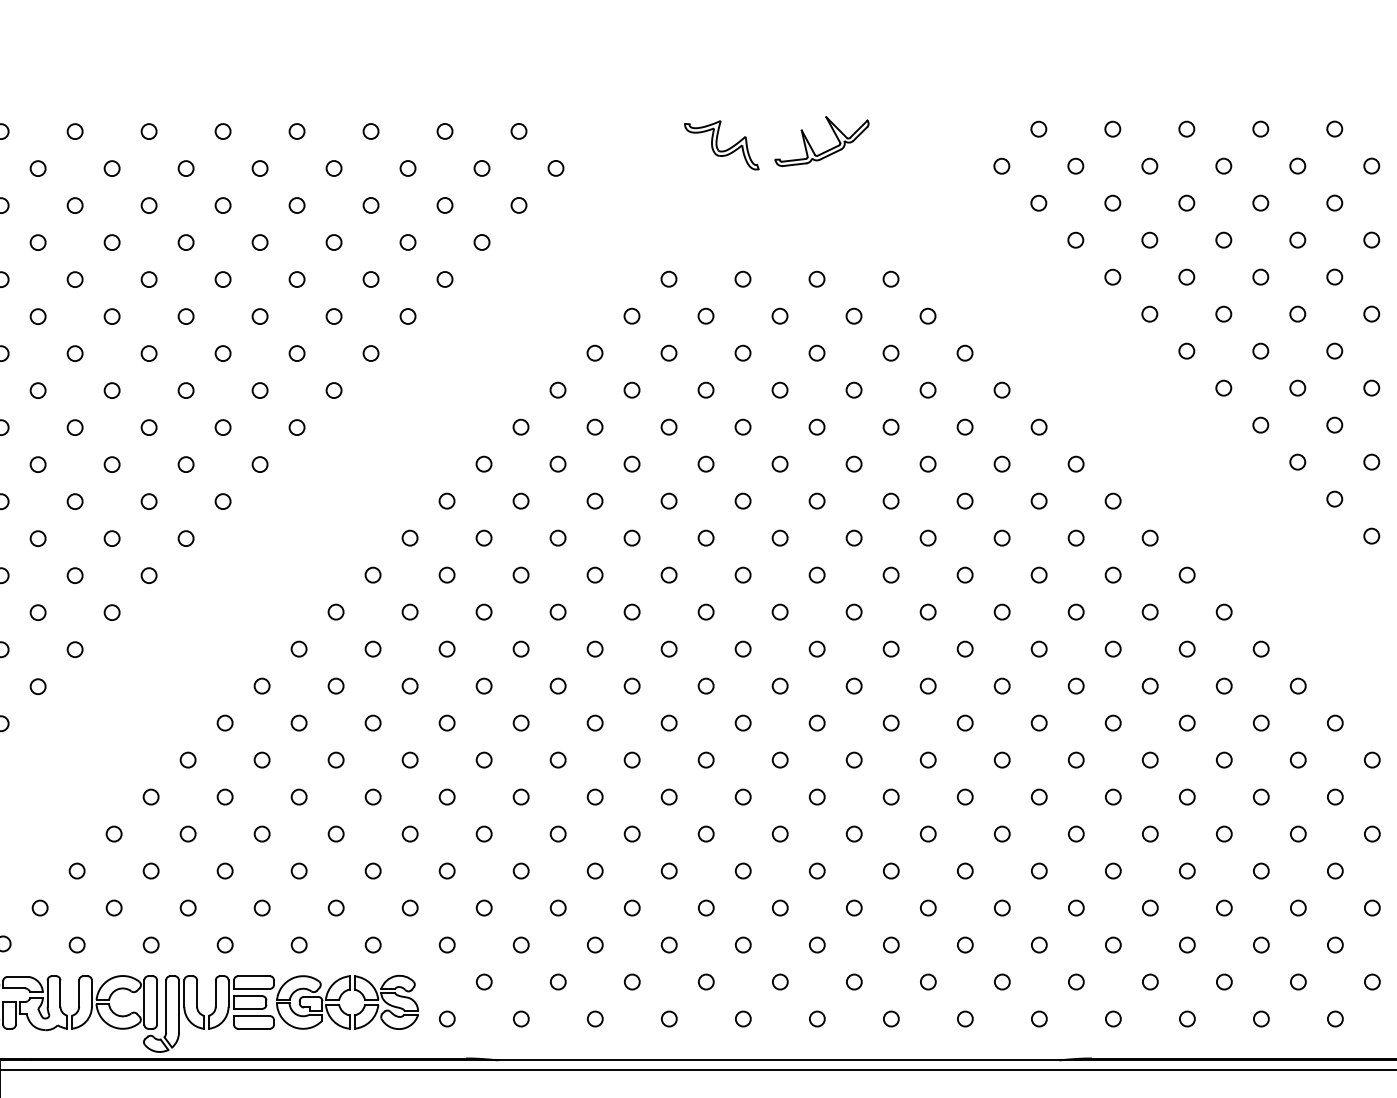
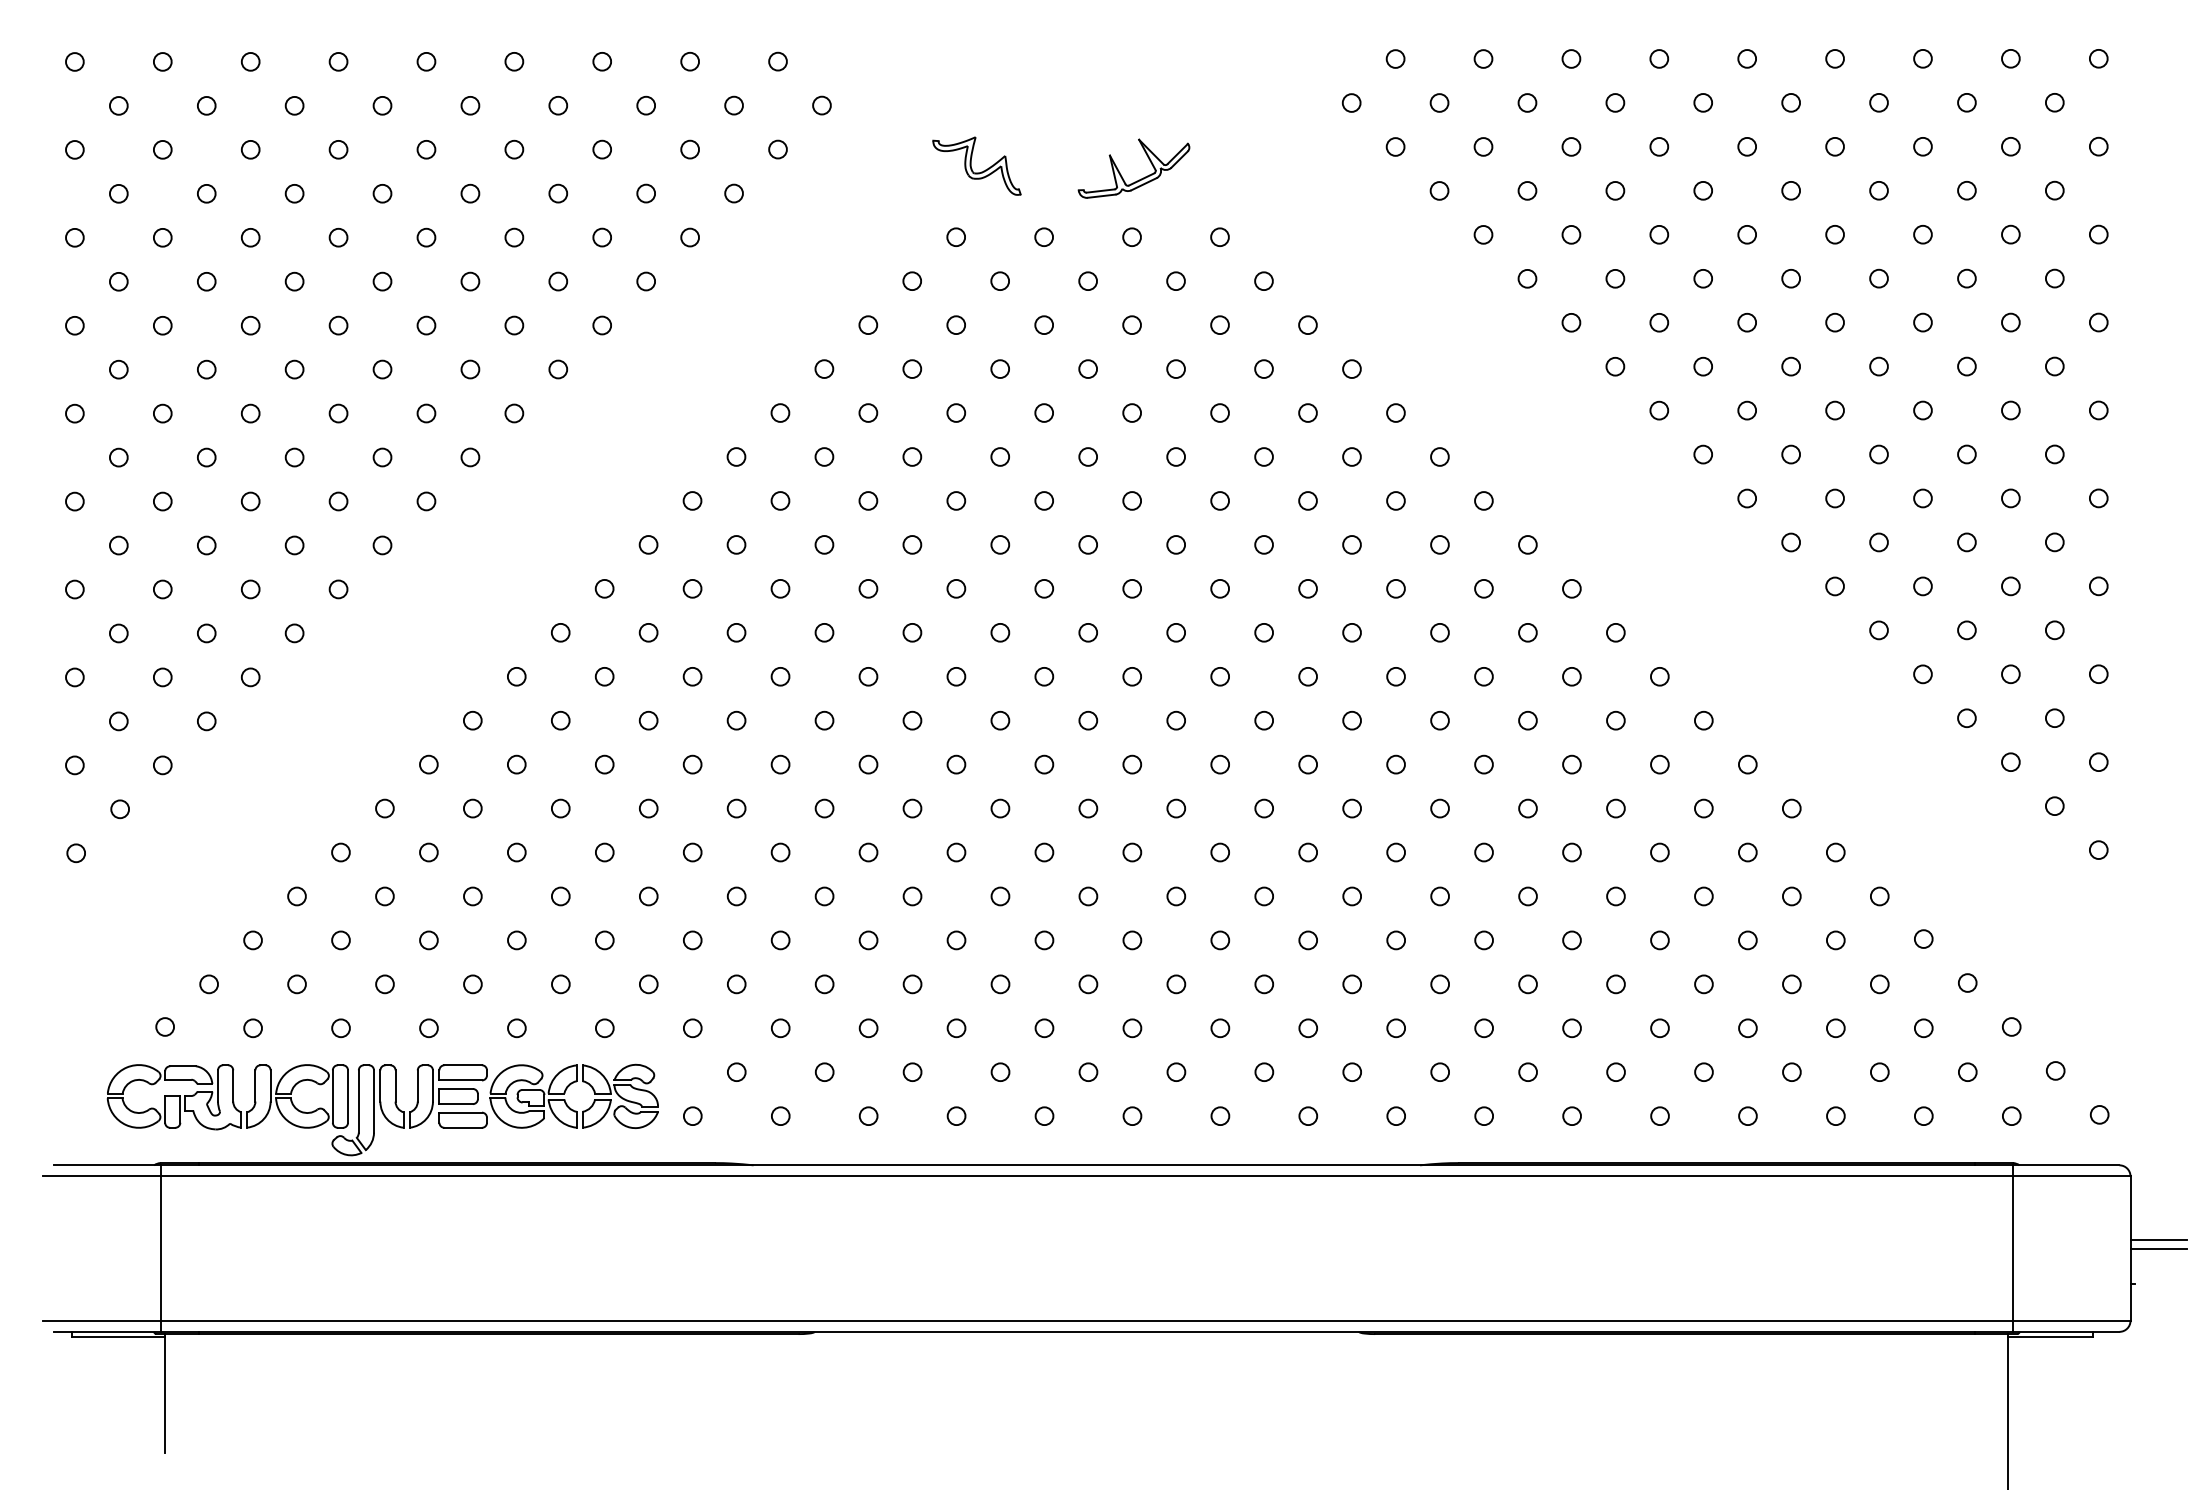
part: (721, 144) -> (976, 165), moved
part: (824, 151) -> (1136, 180), moved

